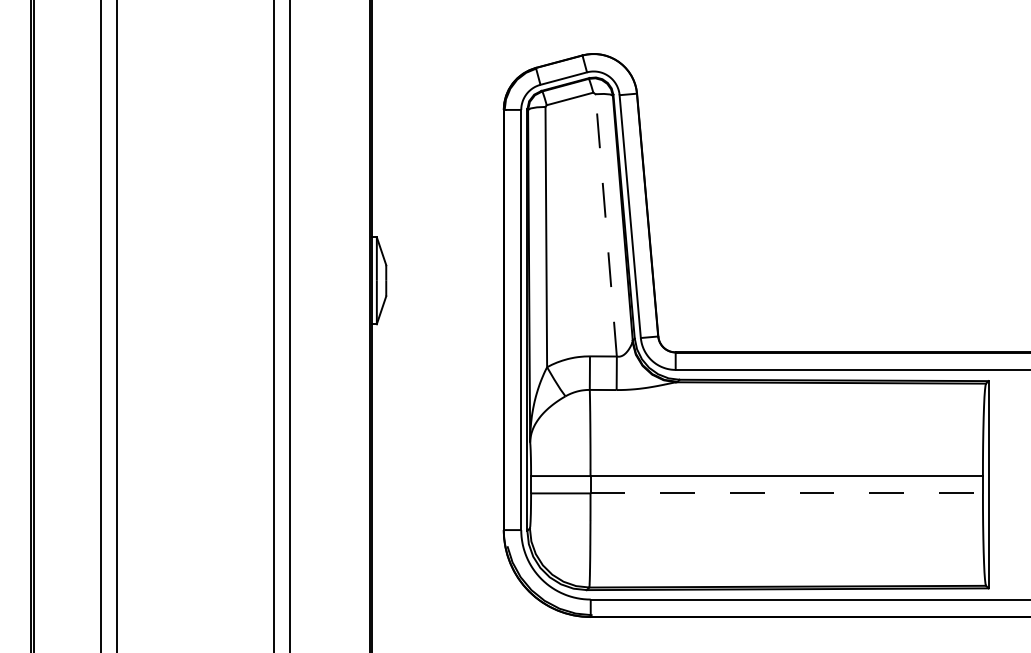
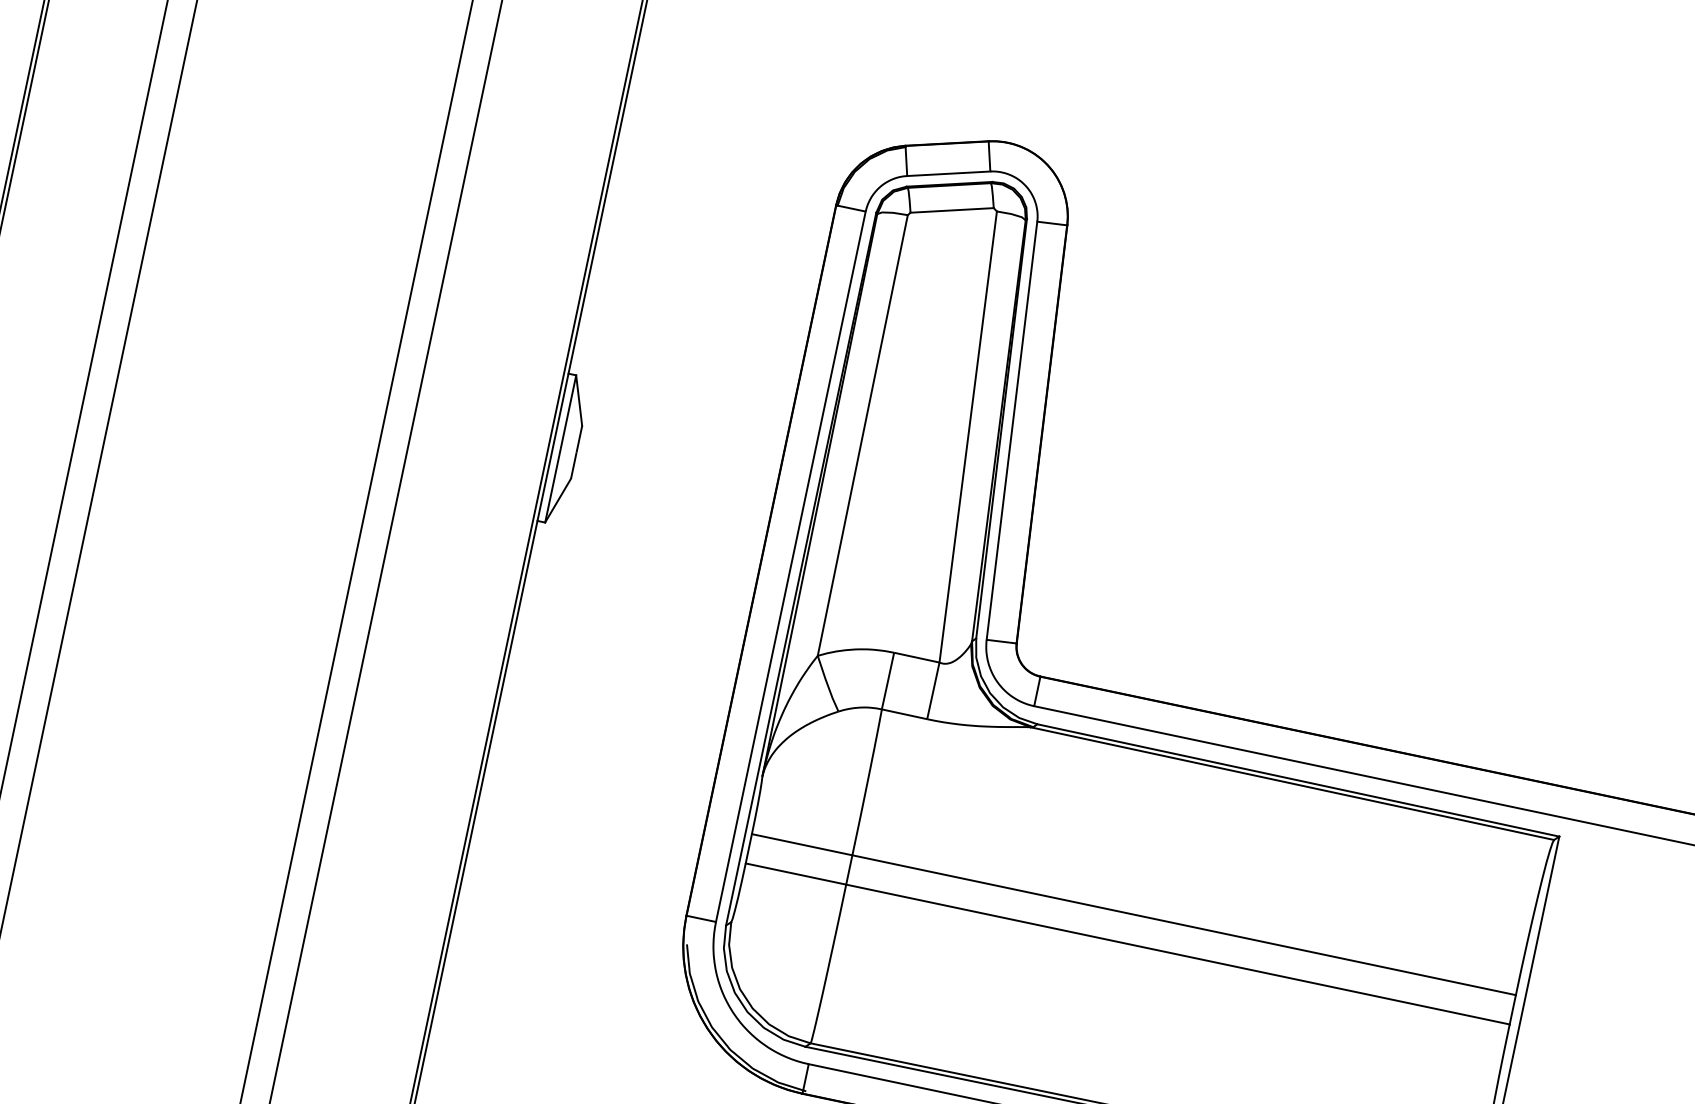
line: (606, 225) -> (968, 437), dashed -> solid
line: (787, 493) -> (1179, 954), dashed -> solid

